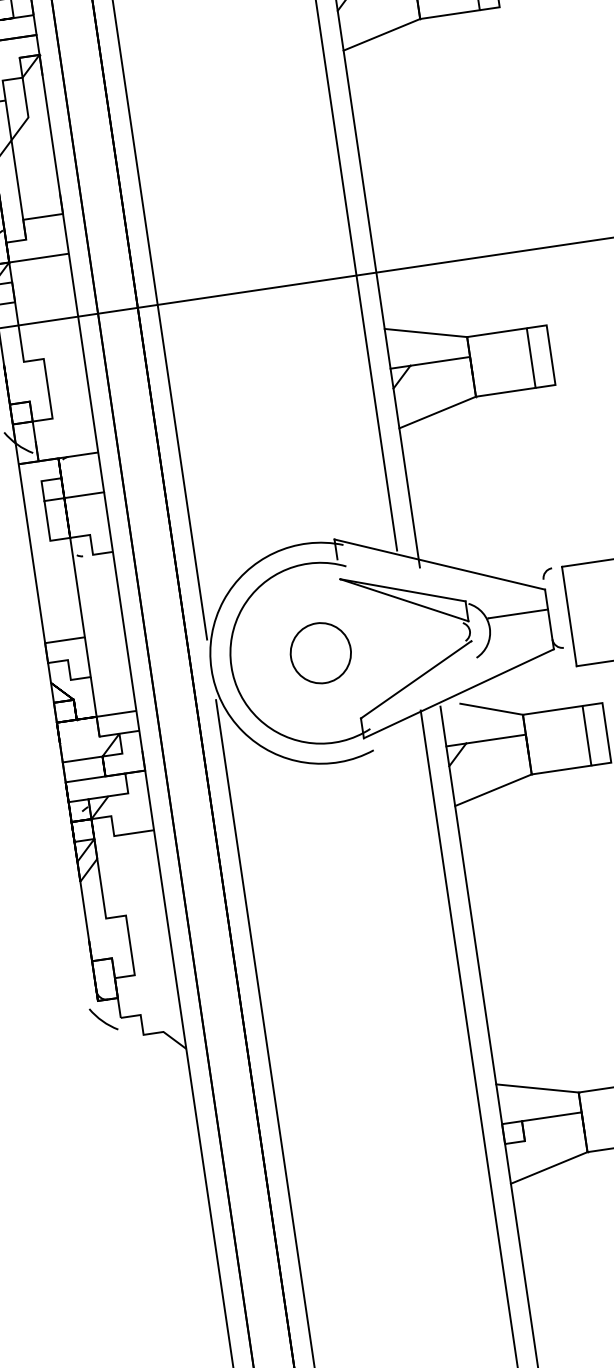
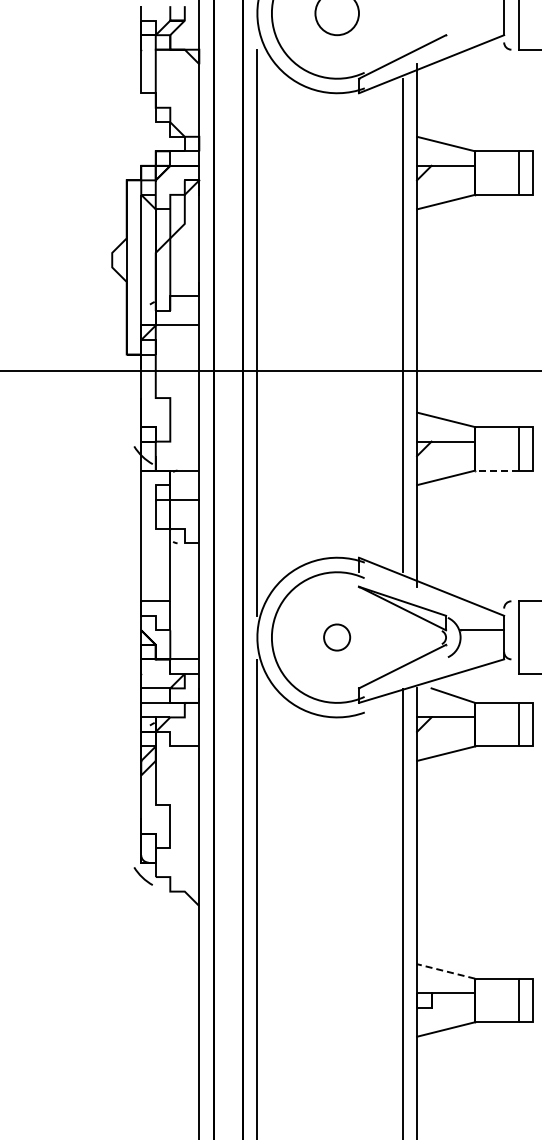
line: (505, 392) -> (496, 470), solid -> dashed
part: (319, 653) -> (336, 637), size x0.6
line: (538, 1088) -> (446, 971), solid -> dashed

